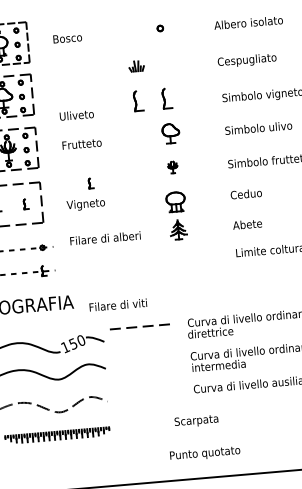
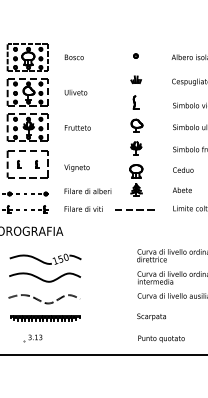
part: (135, 66) -> (135, 79), moved
part: (137, 100) -> (116, 102), removed
text: (76, 115) -> (75, 92), moved
part: (173, 167) -> (136, 148), size x1.67
part: (91, 183) -> (81, 154), removed
text: (118, 304) -> (83, 208), moved
line: (136, 326) -> (132, 209), moved
text: (196, 420) -> (151, 316), moved
text: (205, 453) -> (161, 338), moved
part: (40, 467) -> (32, 338), added

